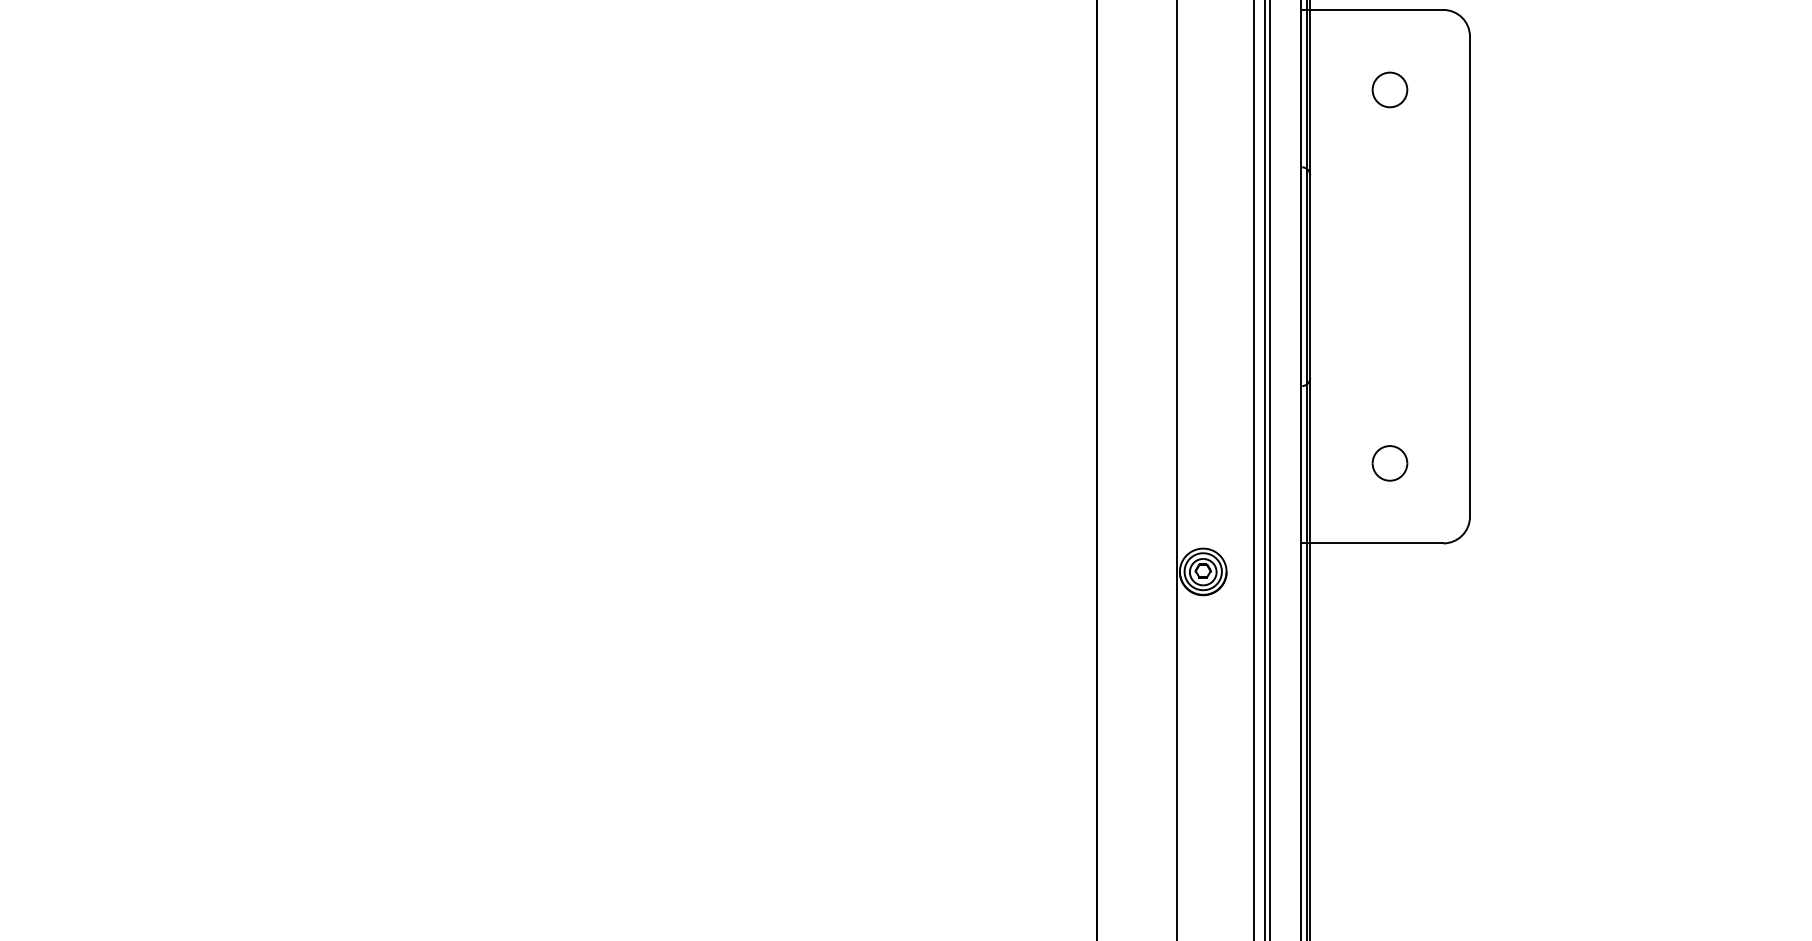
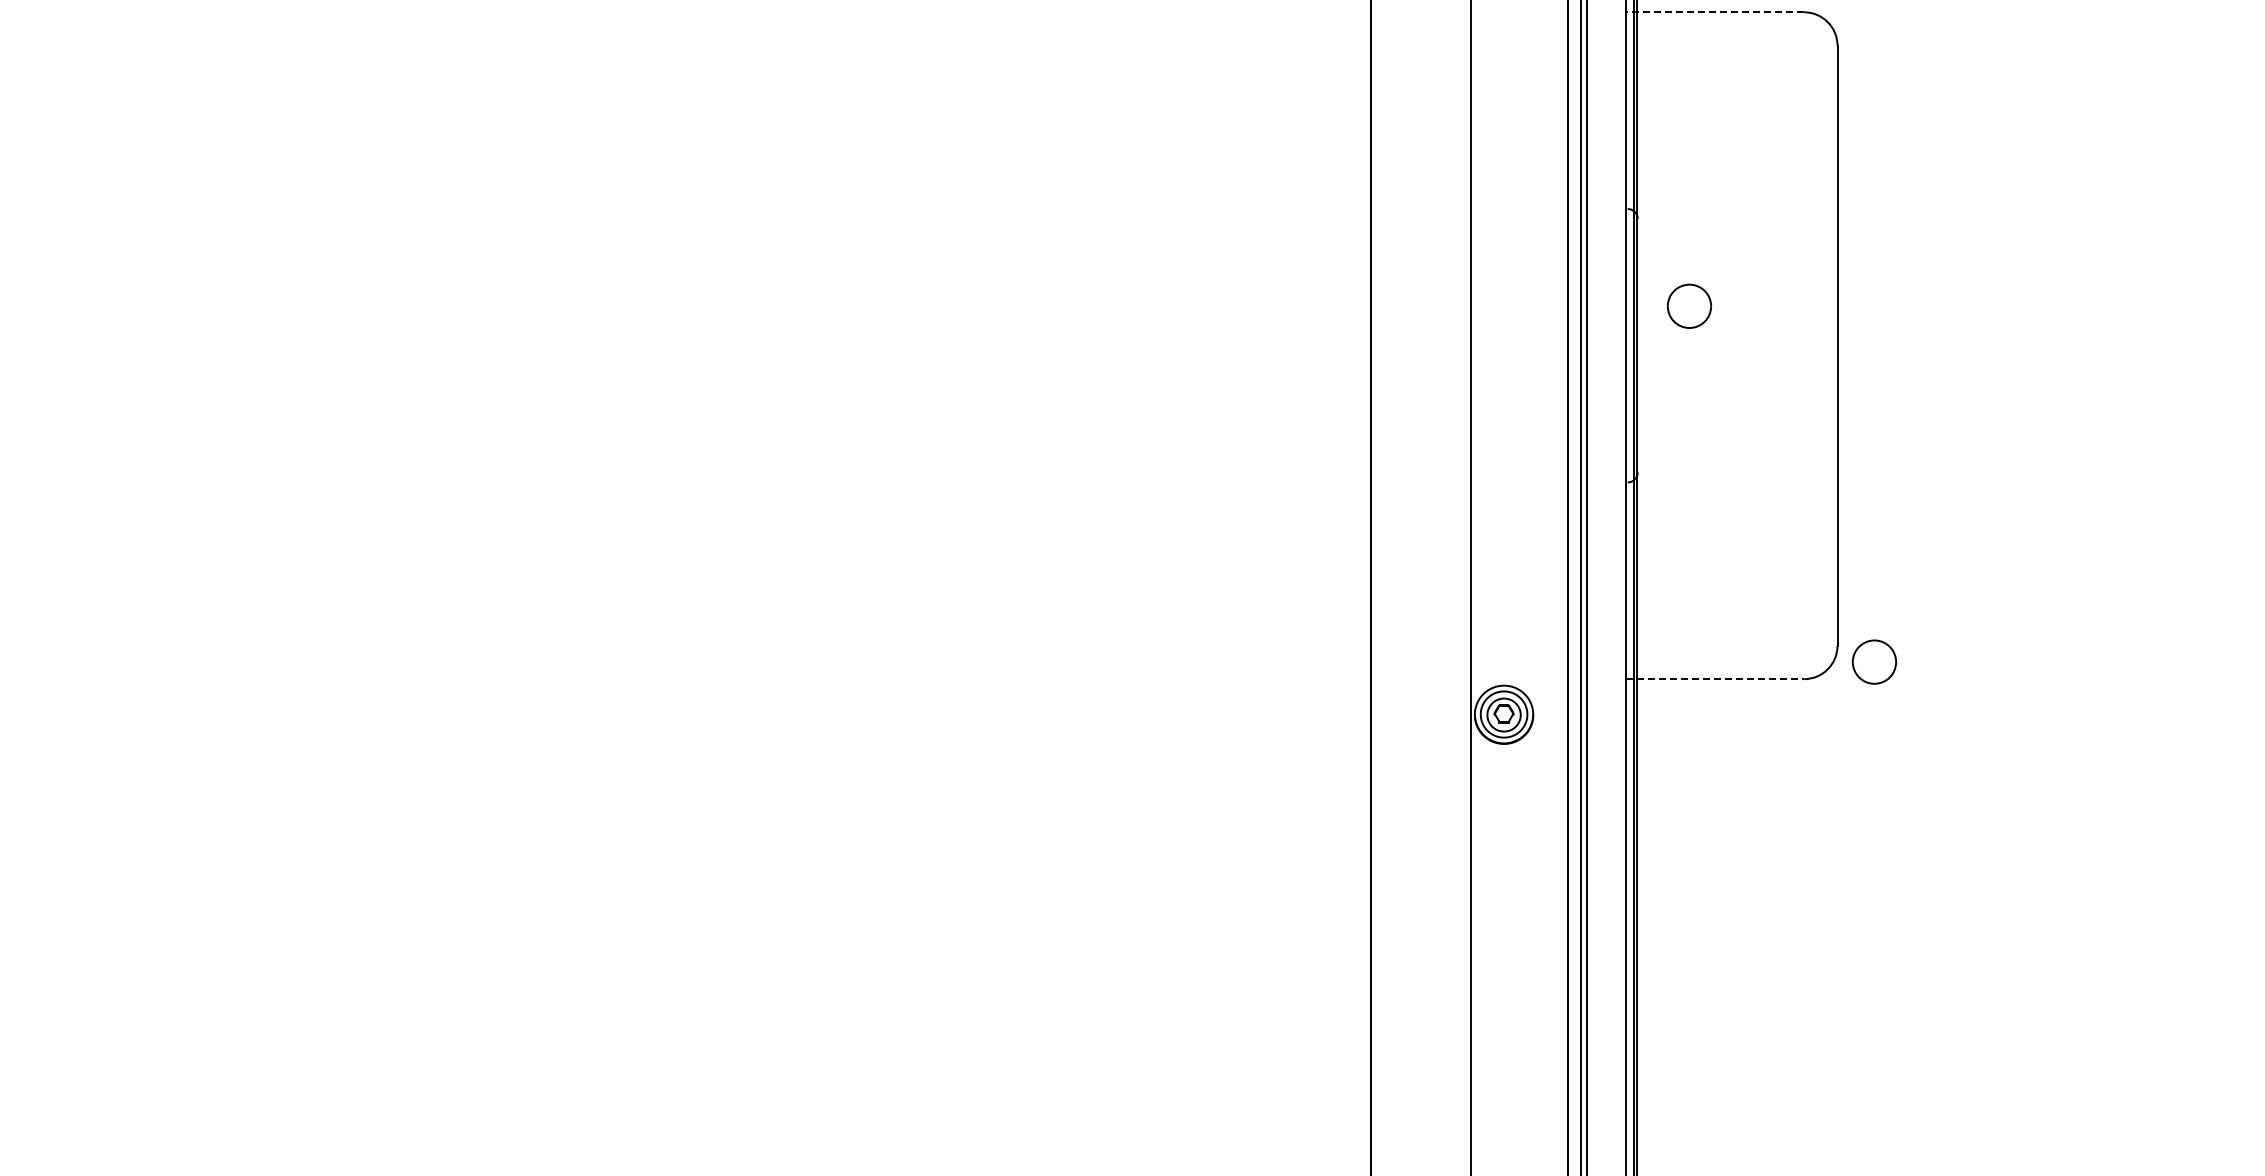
line: (1371, 10) -> (1714, 12), solid -> dashed
part: (1389, 89) -> (1688, 305), moved
part: (1389, 462) -> (1873, 661), moved
line: (1372, 543) -> (1715, 679), solid -> dashed

